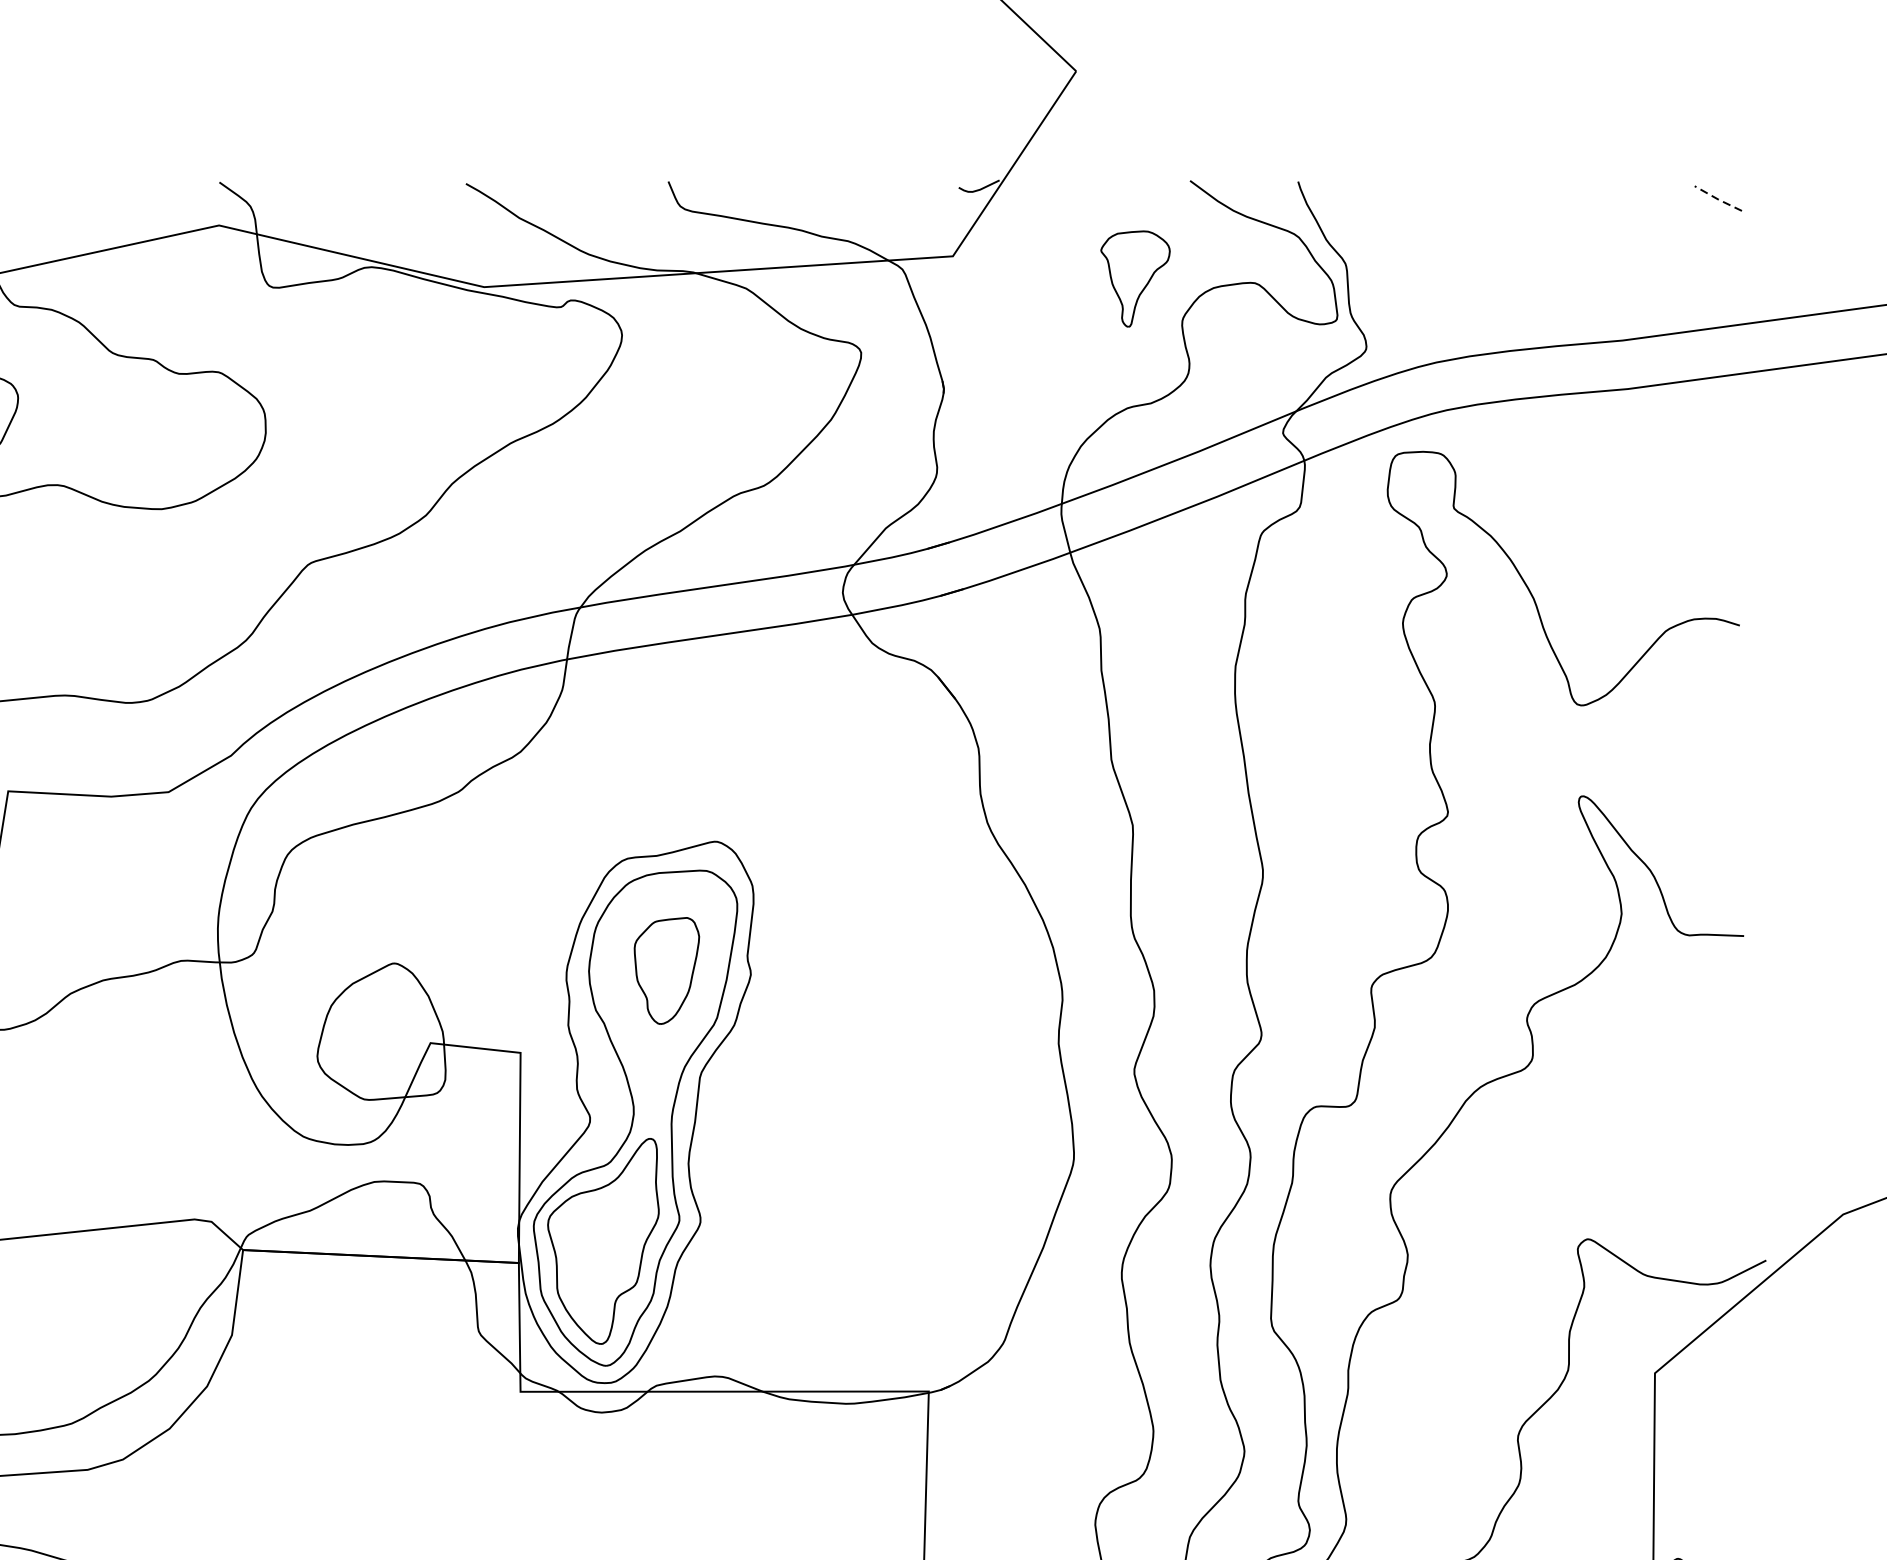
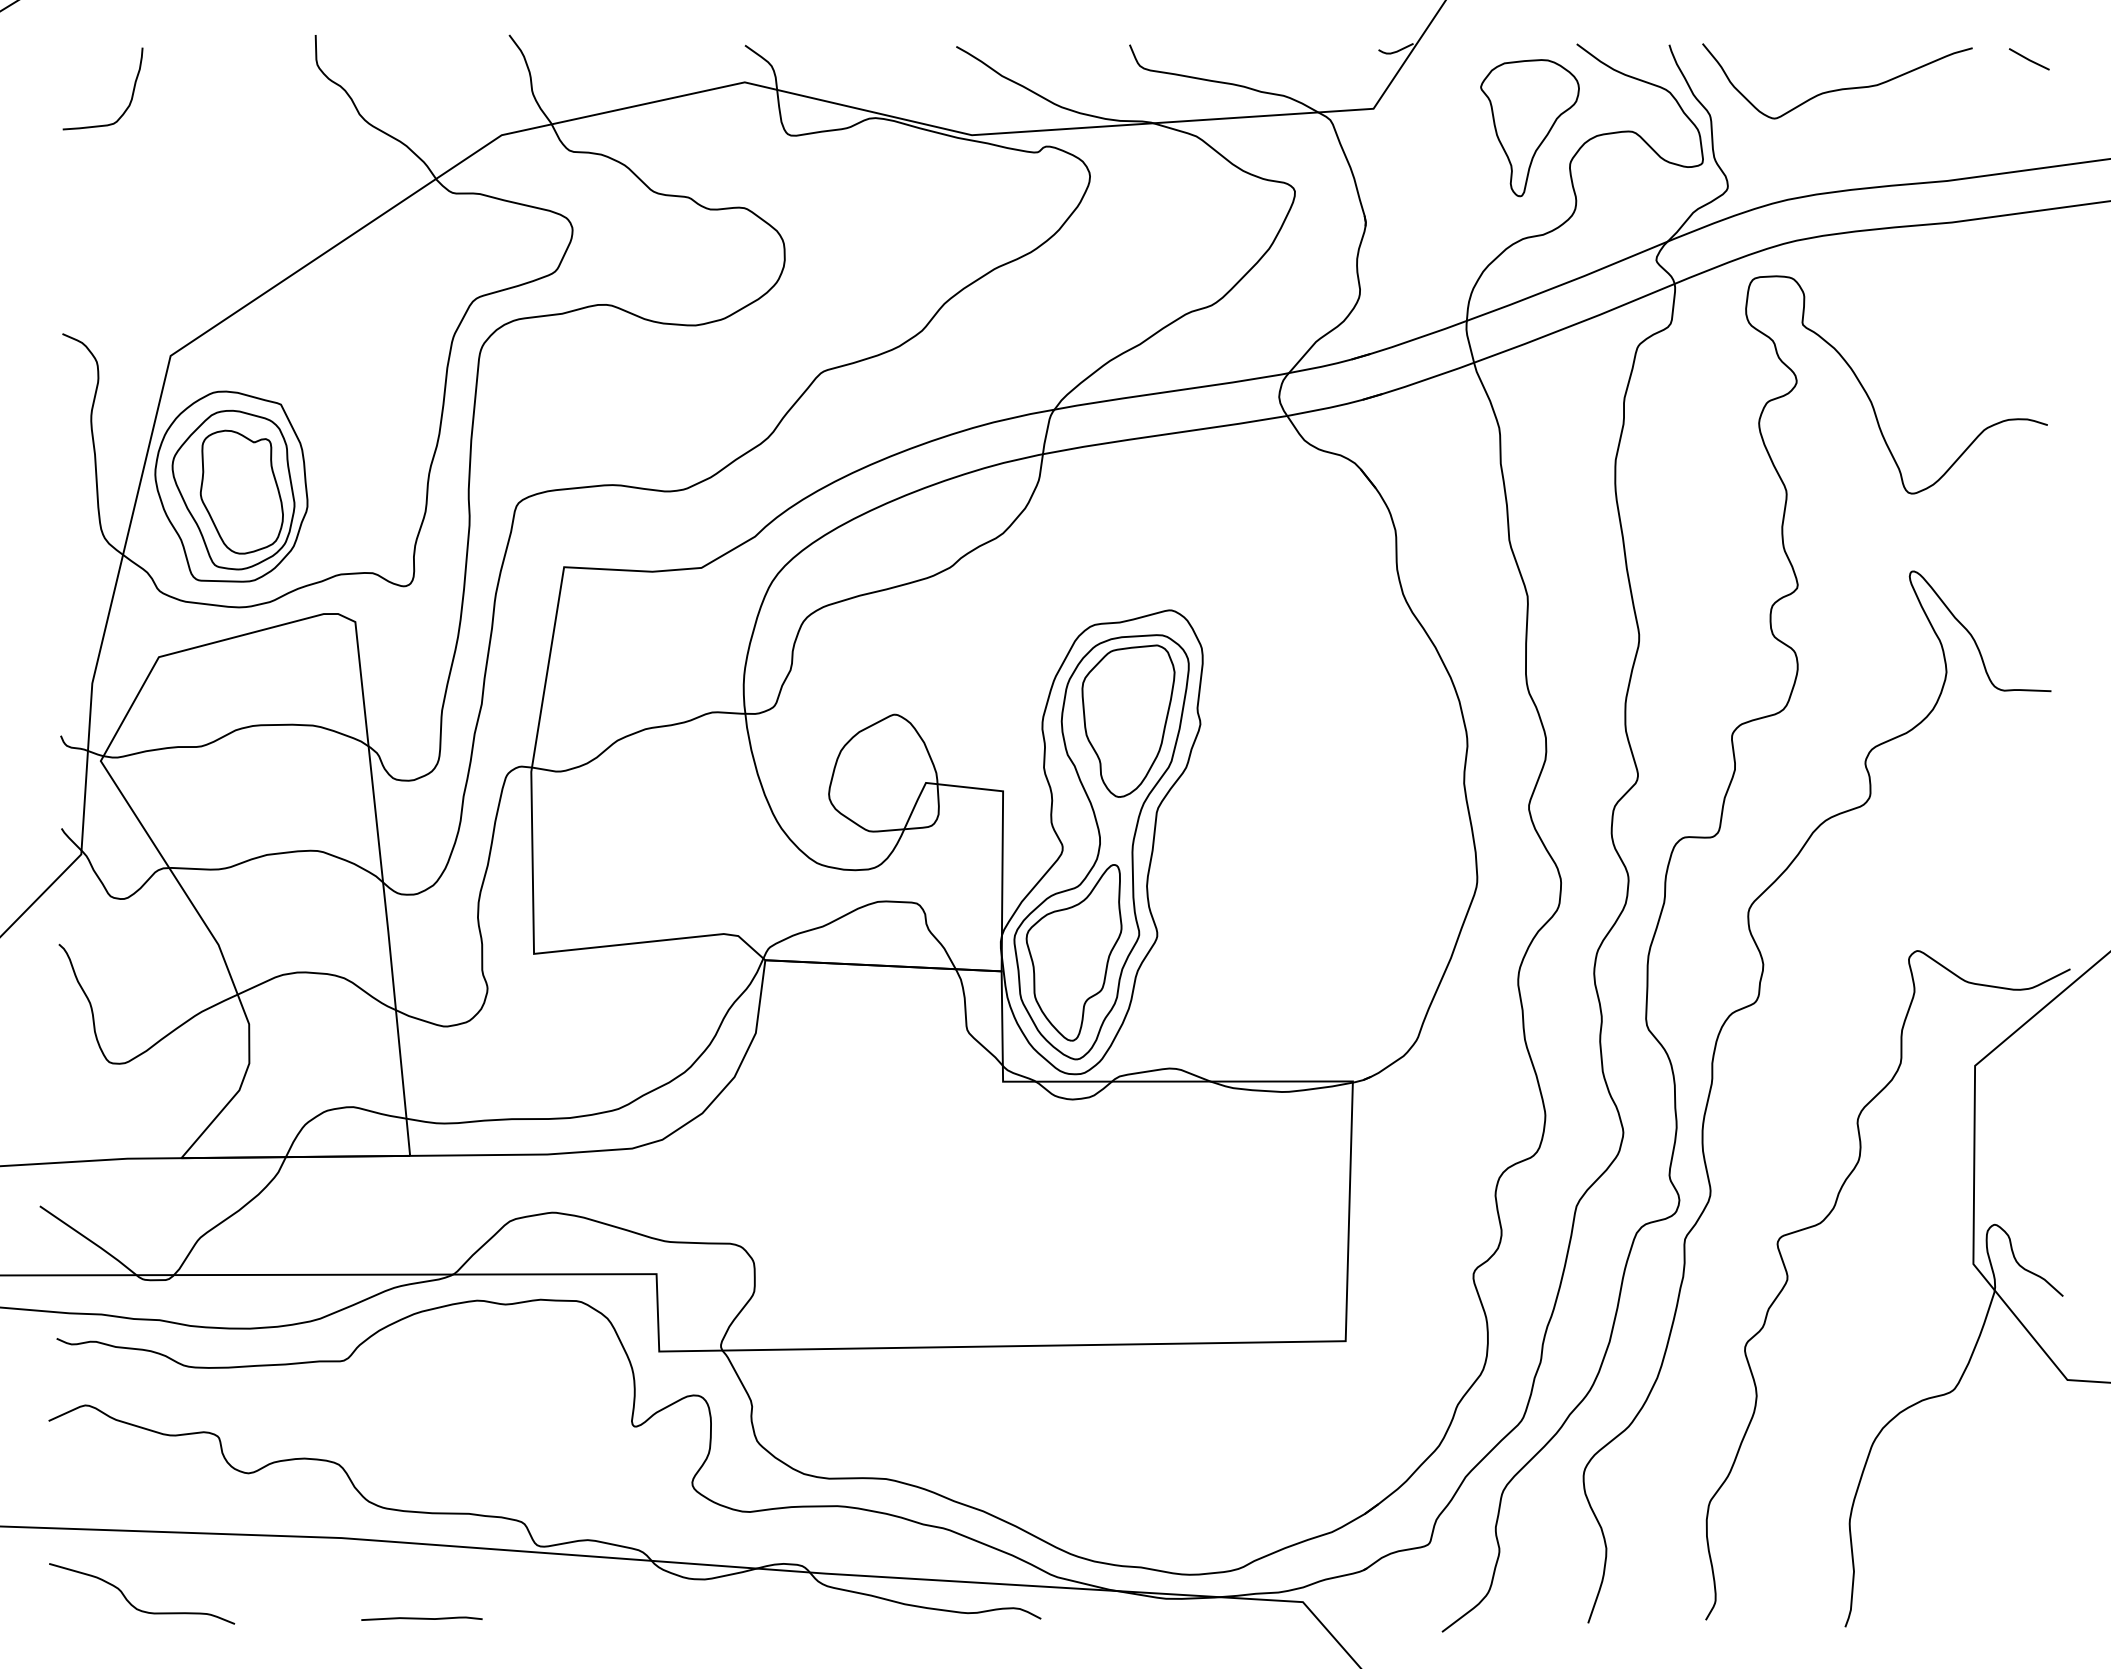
line: (1718, 199) -> (2029, 60), dashed -> solid
curve: (1496, 232) -> (1839, 88), added
part: (1134, 279) -> (1529, 128), size x1.67
part: (666, 970) -> (1128, 720), size x1.67

